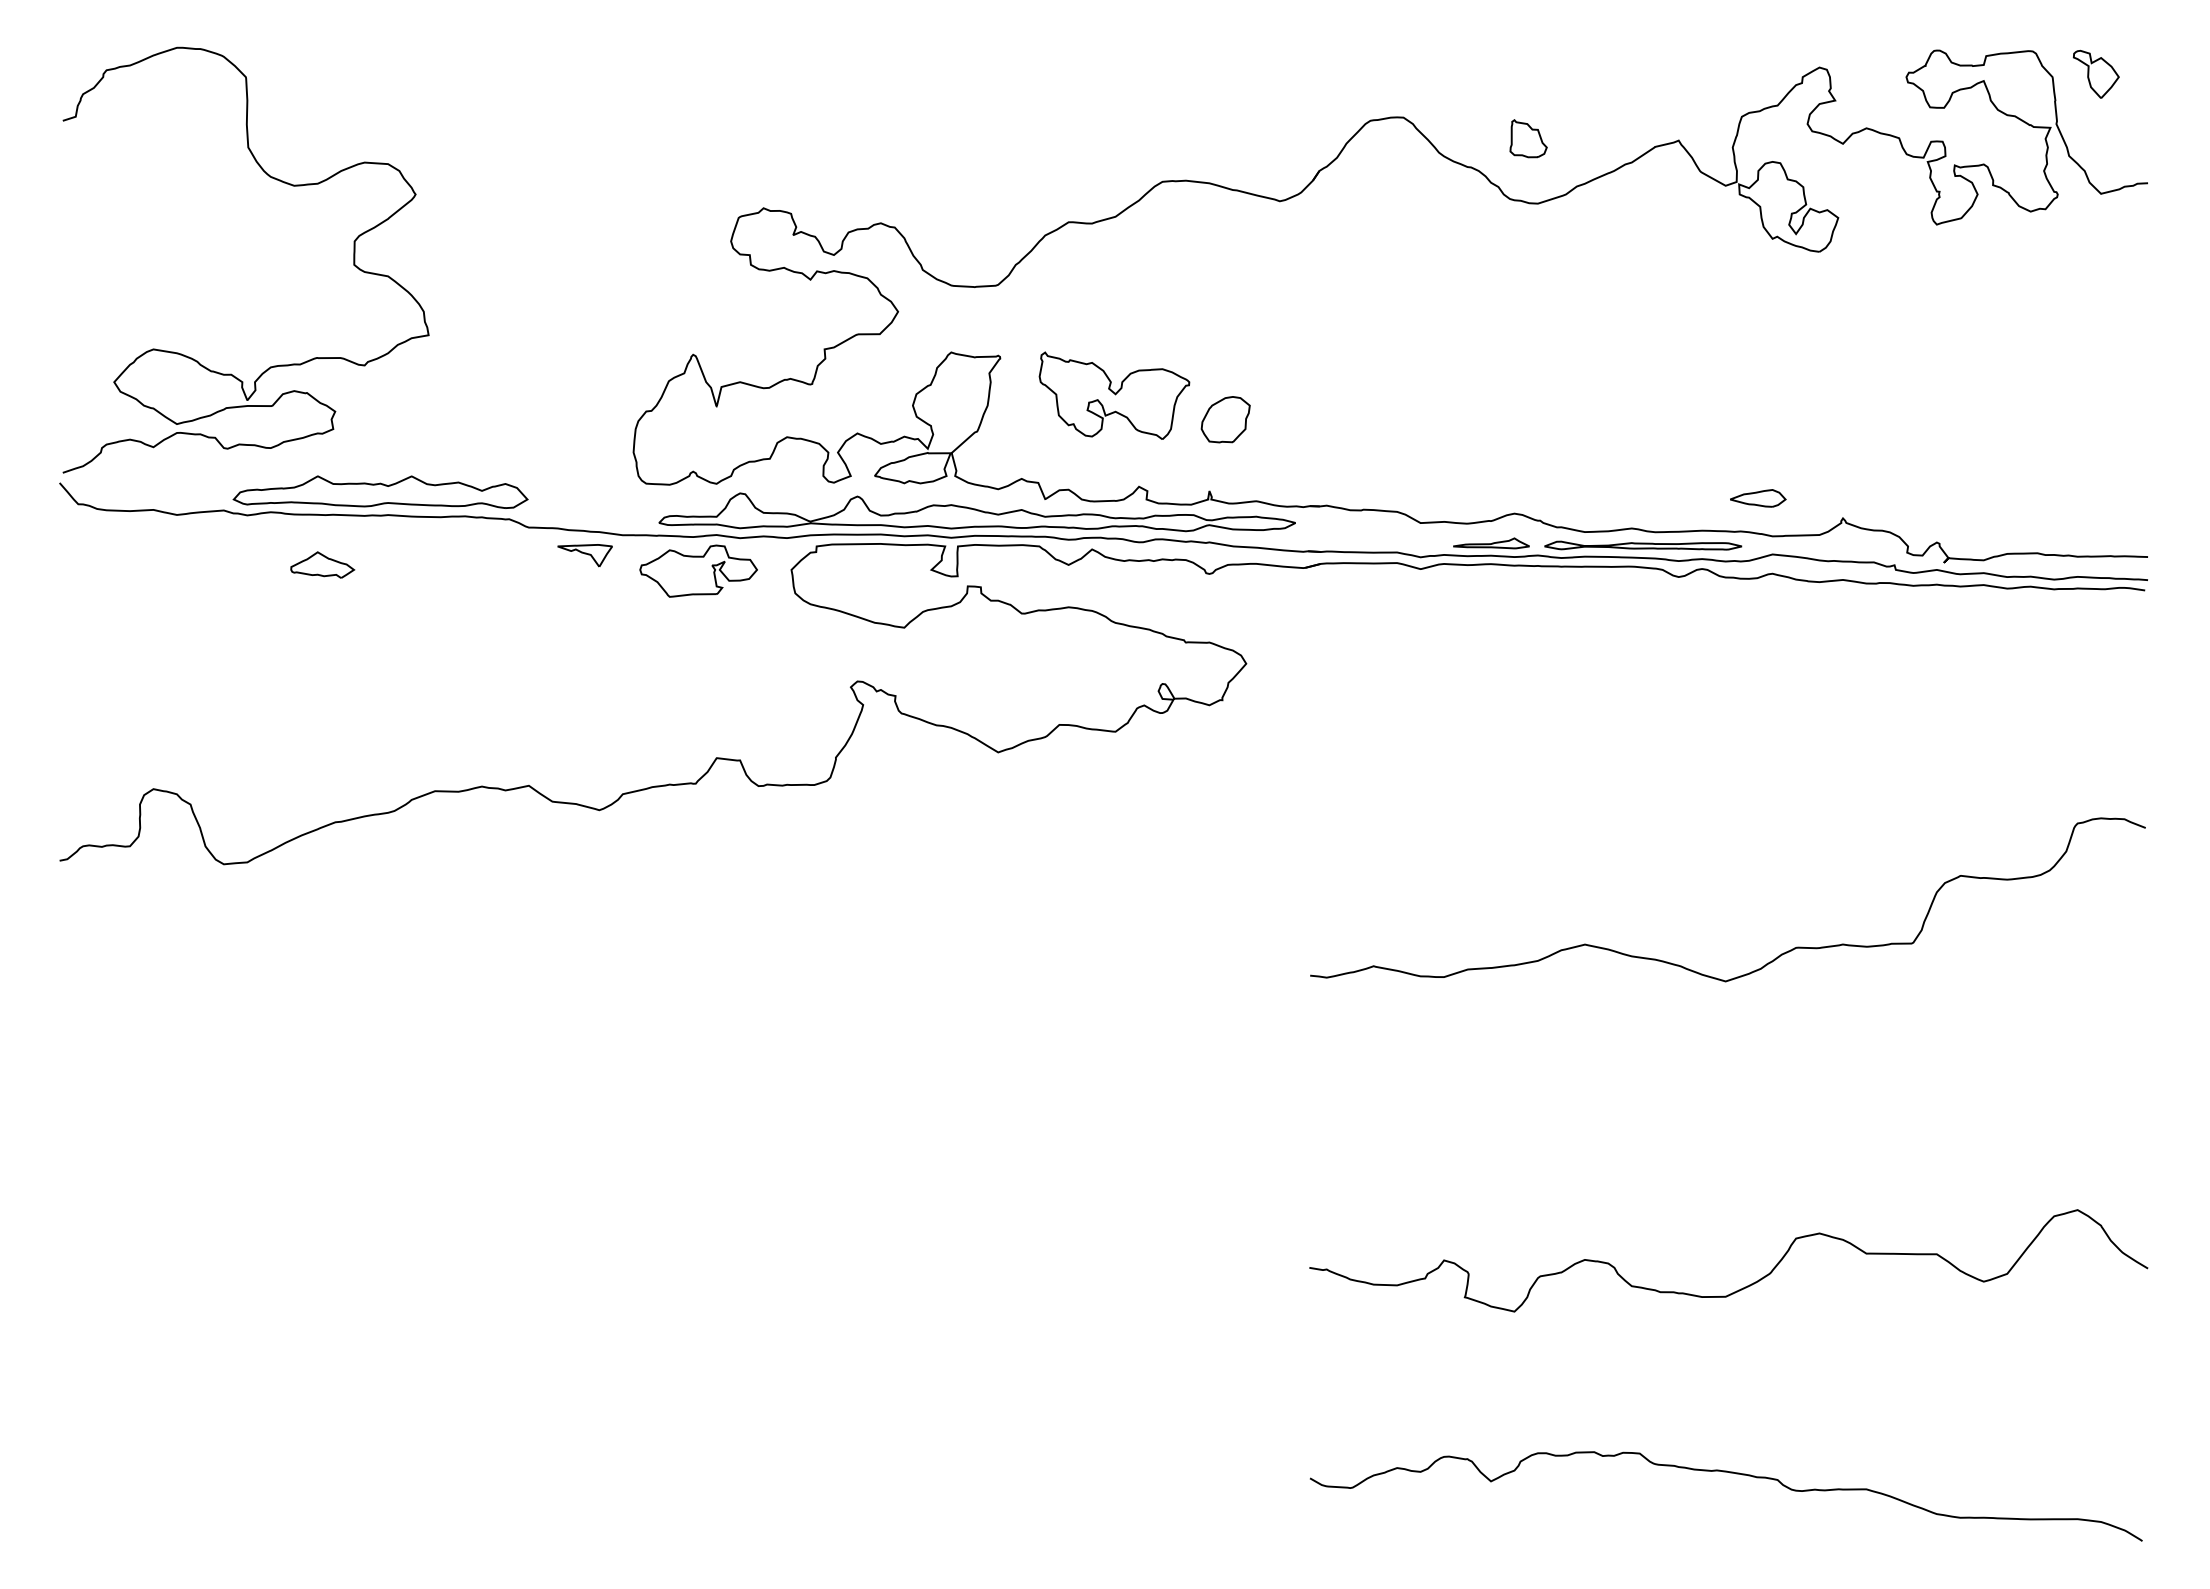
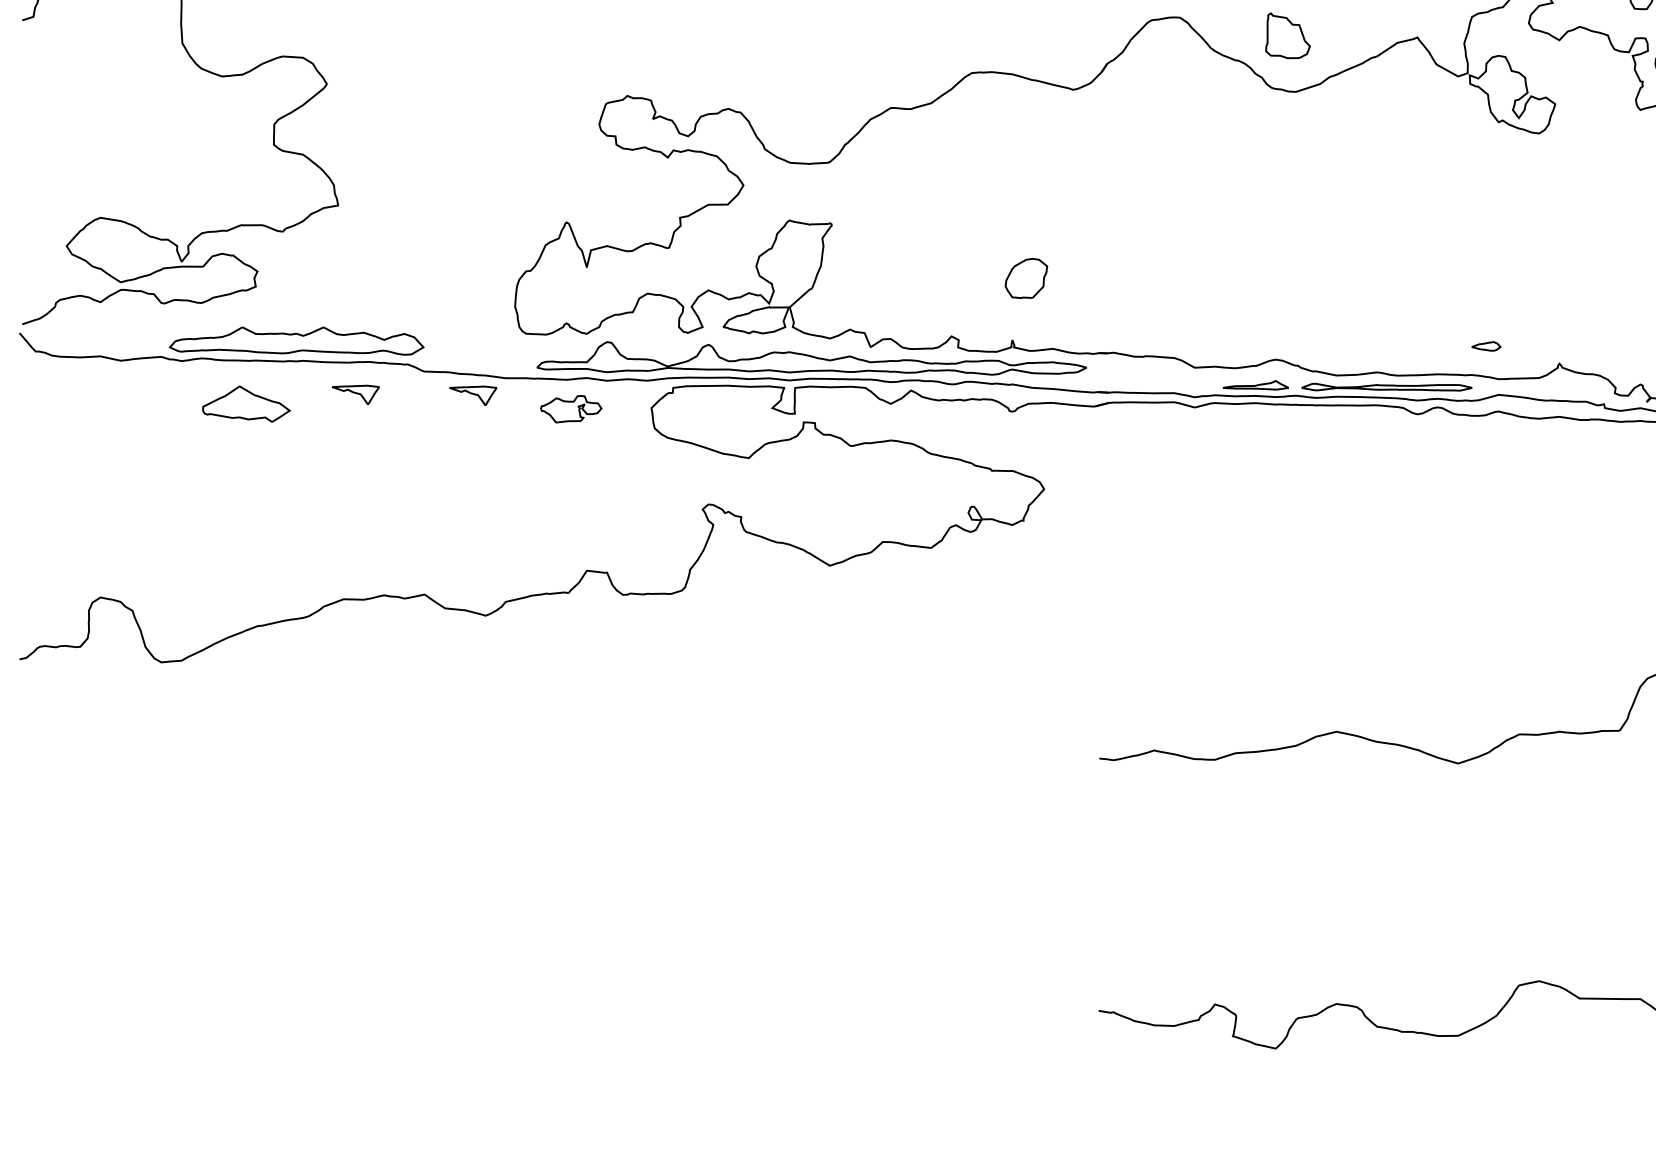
part: (1528, 138) -> (1287, 35), size x1.4
part: (1114, 395) -> (930, 257), removed
part: (1758, 498) -> (1486, 346), size x0.6
part: (448, 554) -> (355, 394), added
part: (322, 564) -> (246, 403), size x1.6
part: (698, 570) -> (571, 408), size x0.6

